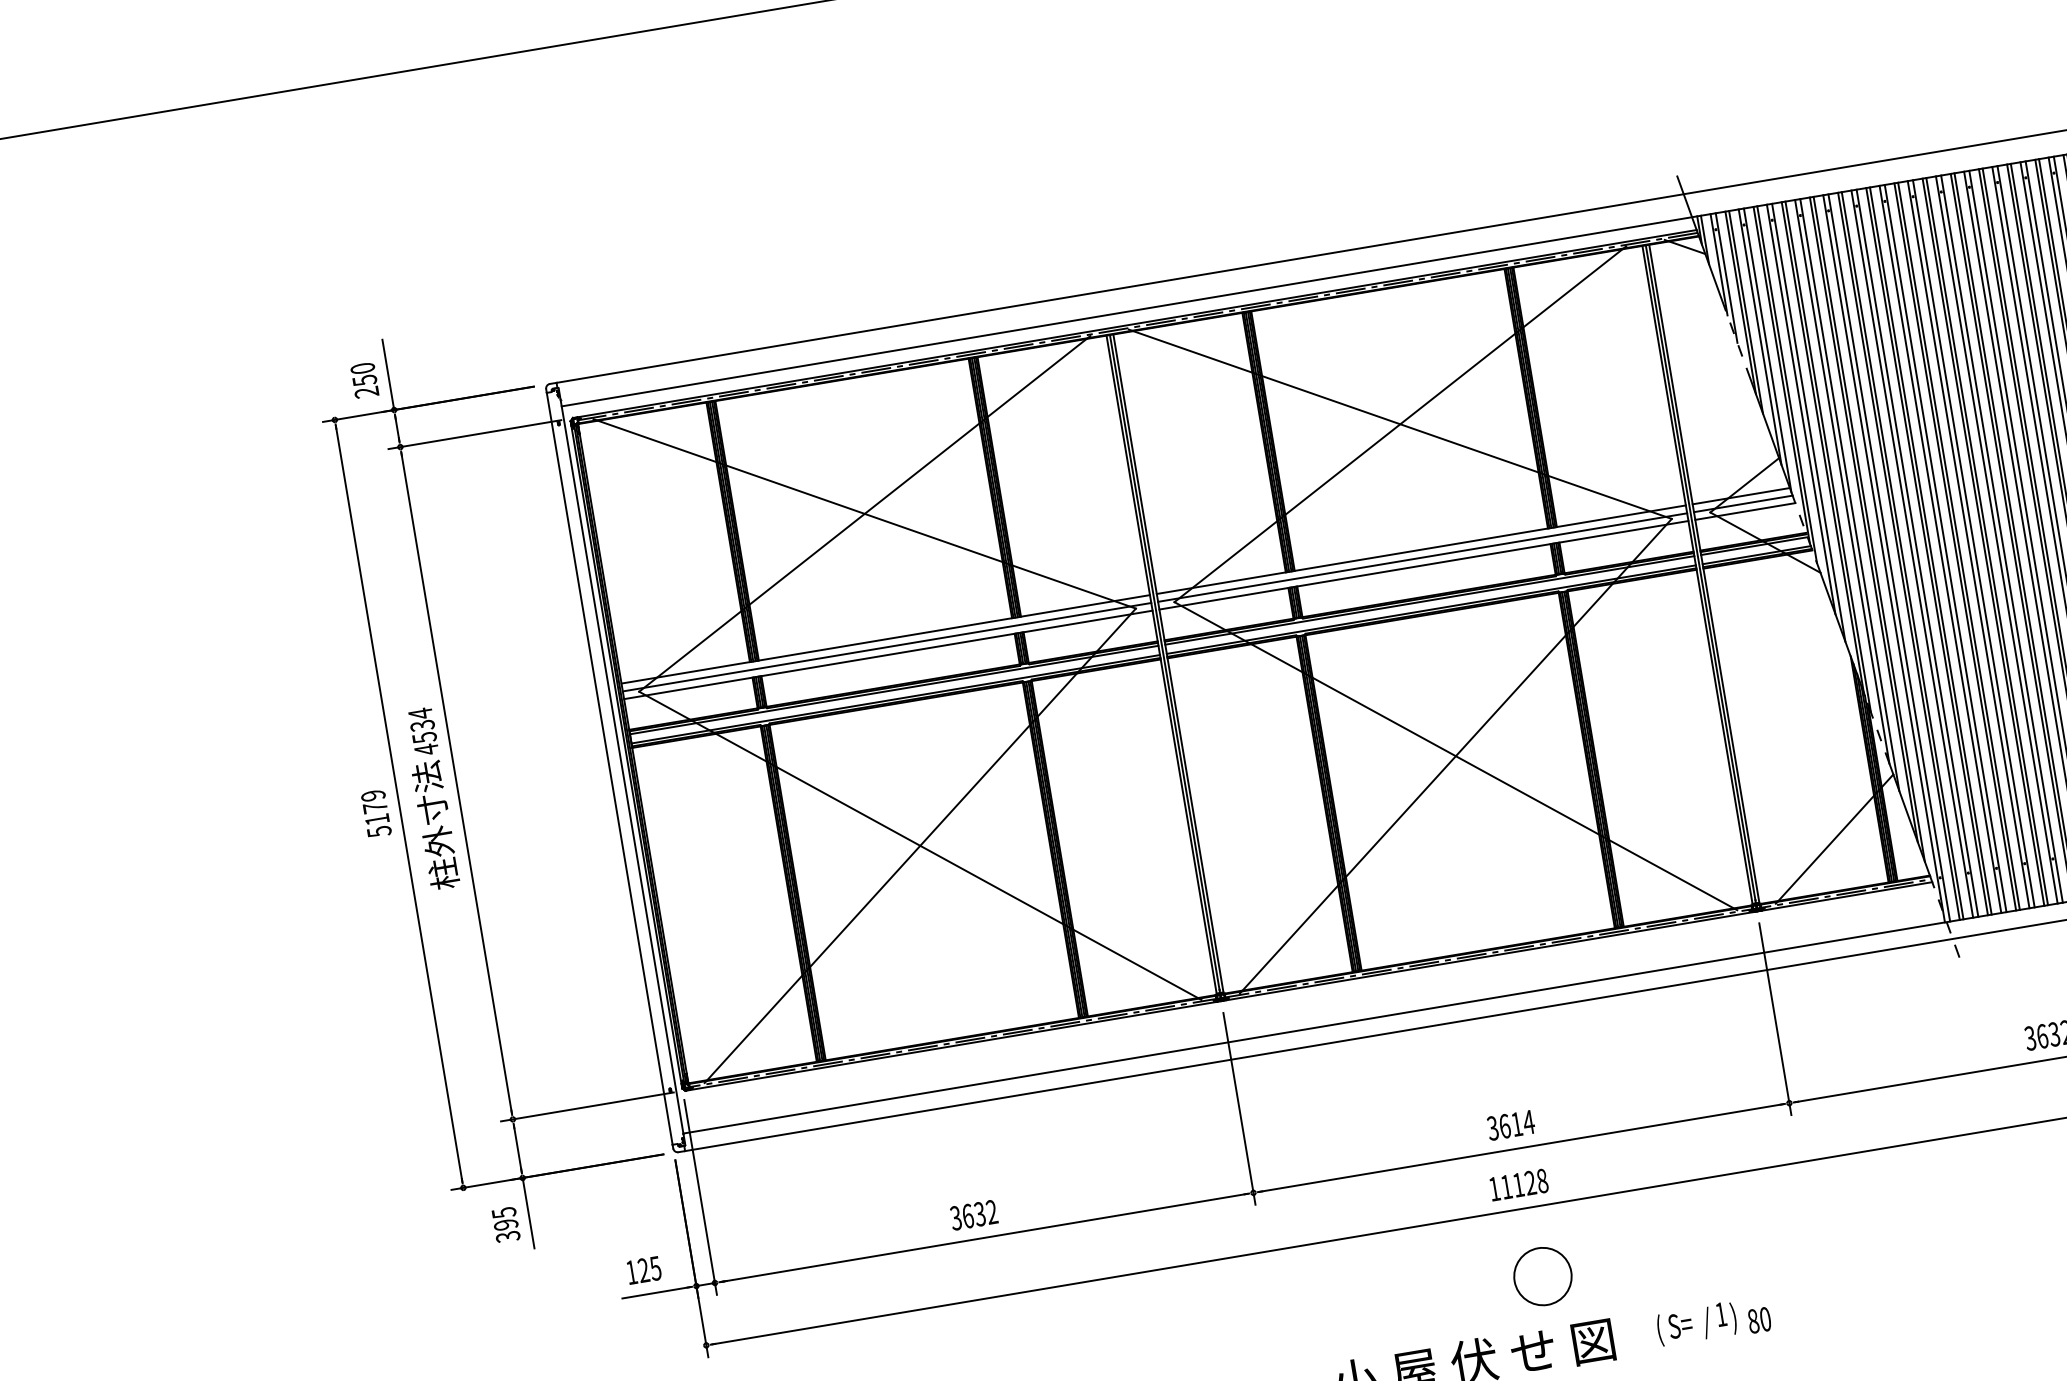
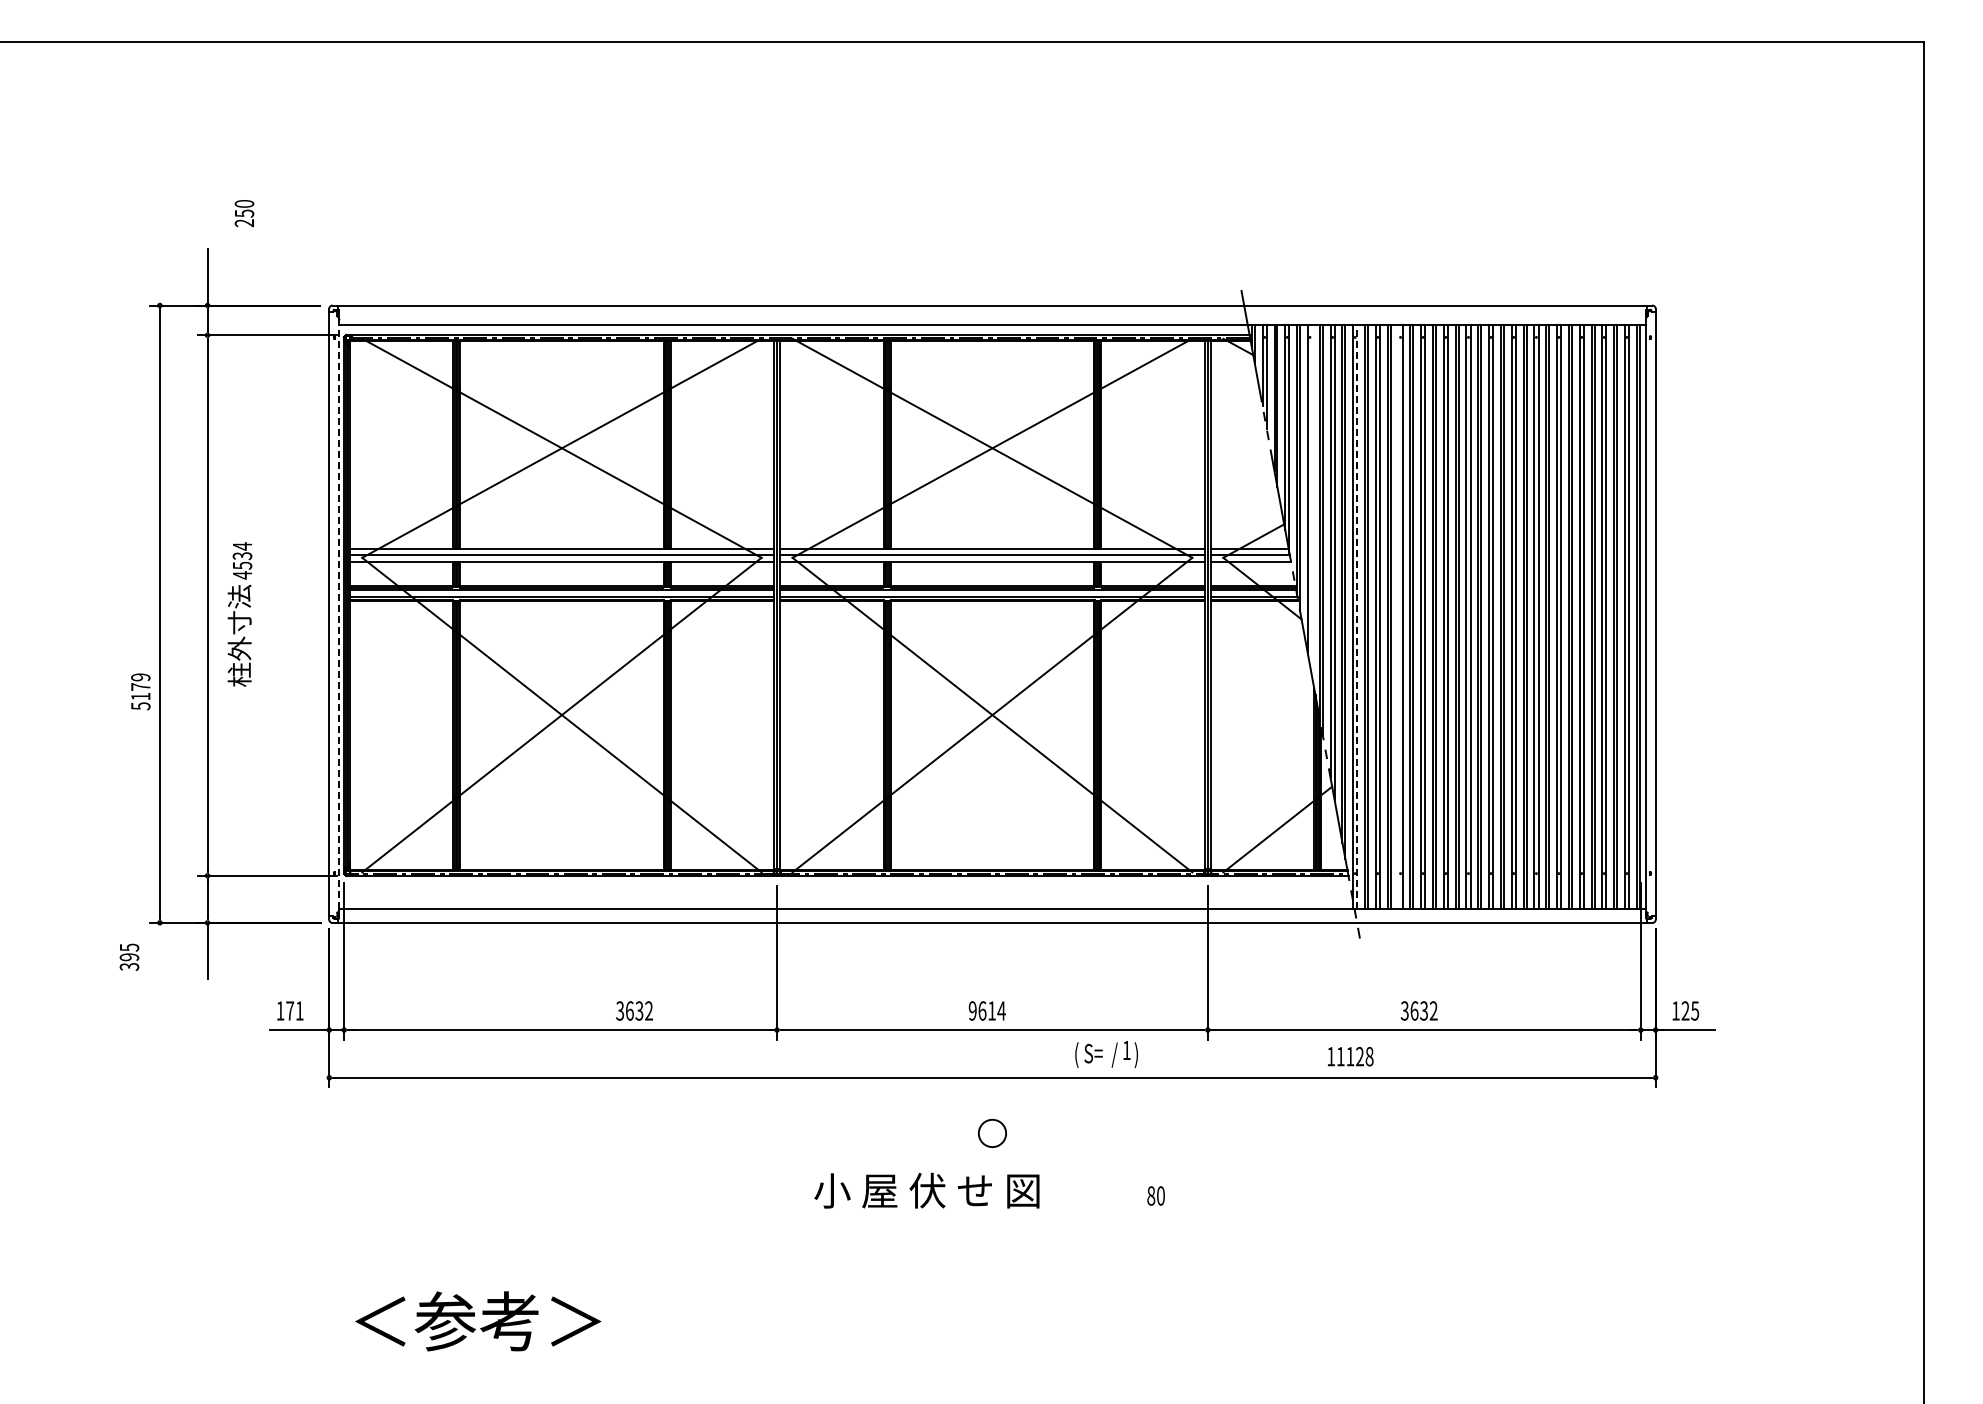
text: (364, 380) -> (244, 213), moved
line: (1809, 422) -> (1312, 500), removed
line: (1940, 548) -> (1398, 616), removed
line: (1889, 557) -> (1357, 616), solid -> dashed
line: (622, 766) -> (339, 614), solid -> dashed
text: (431, 799) -> (239, 614), moved
text: (375, 813) -> (140, 691), moved
text: (1492, 1127) -> (972, 1010), 3614 -> 9614
text: (1518, 1184) -> (1350, 1056), moved
text: (973, 1214) -> (634, 1010), moved
text: (505, 1223) -> (129, 956), moved
text: (649, 1268) -> (294, 1010), 125 -> 171
circle: (1543, 1276) -> (992, 1133), size x0.6
text: (1696, 1323) -> (1106, 1054), moved

